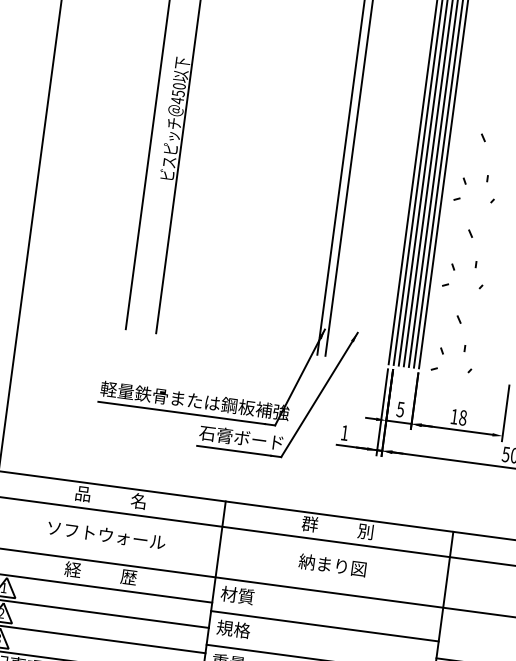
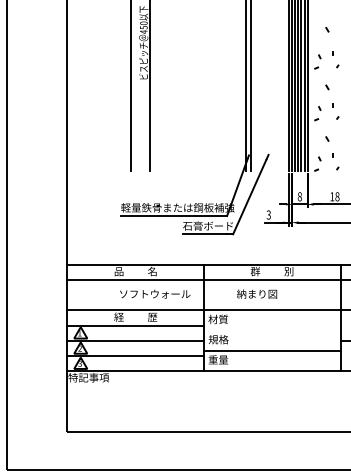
text: (399, 409) -> (299, 196), 5 -> 8
text: (344, 432) -> (268, 214), 1 -> 3
text: (107, 534) -> (155, 293), moved
text: (333, 564) -> (257, 293), moved
line: (323, 625) -> (271, 330), removed

